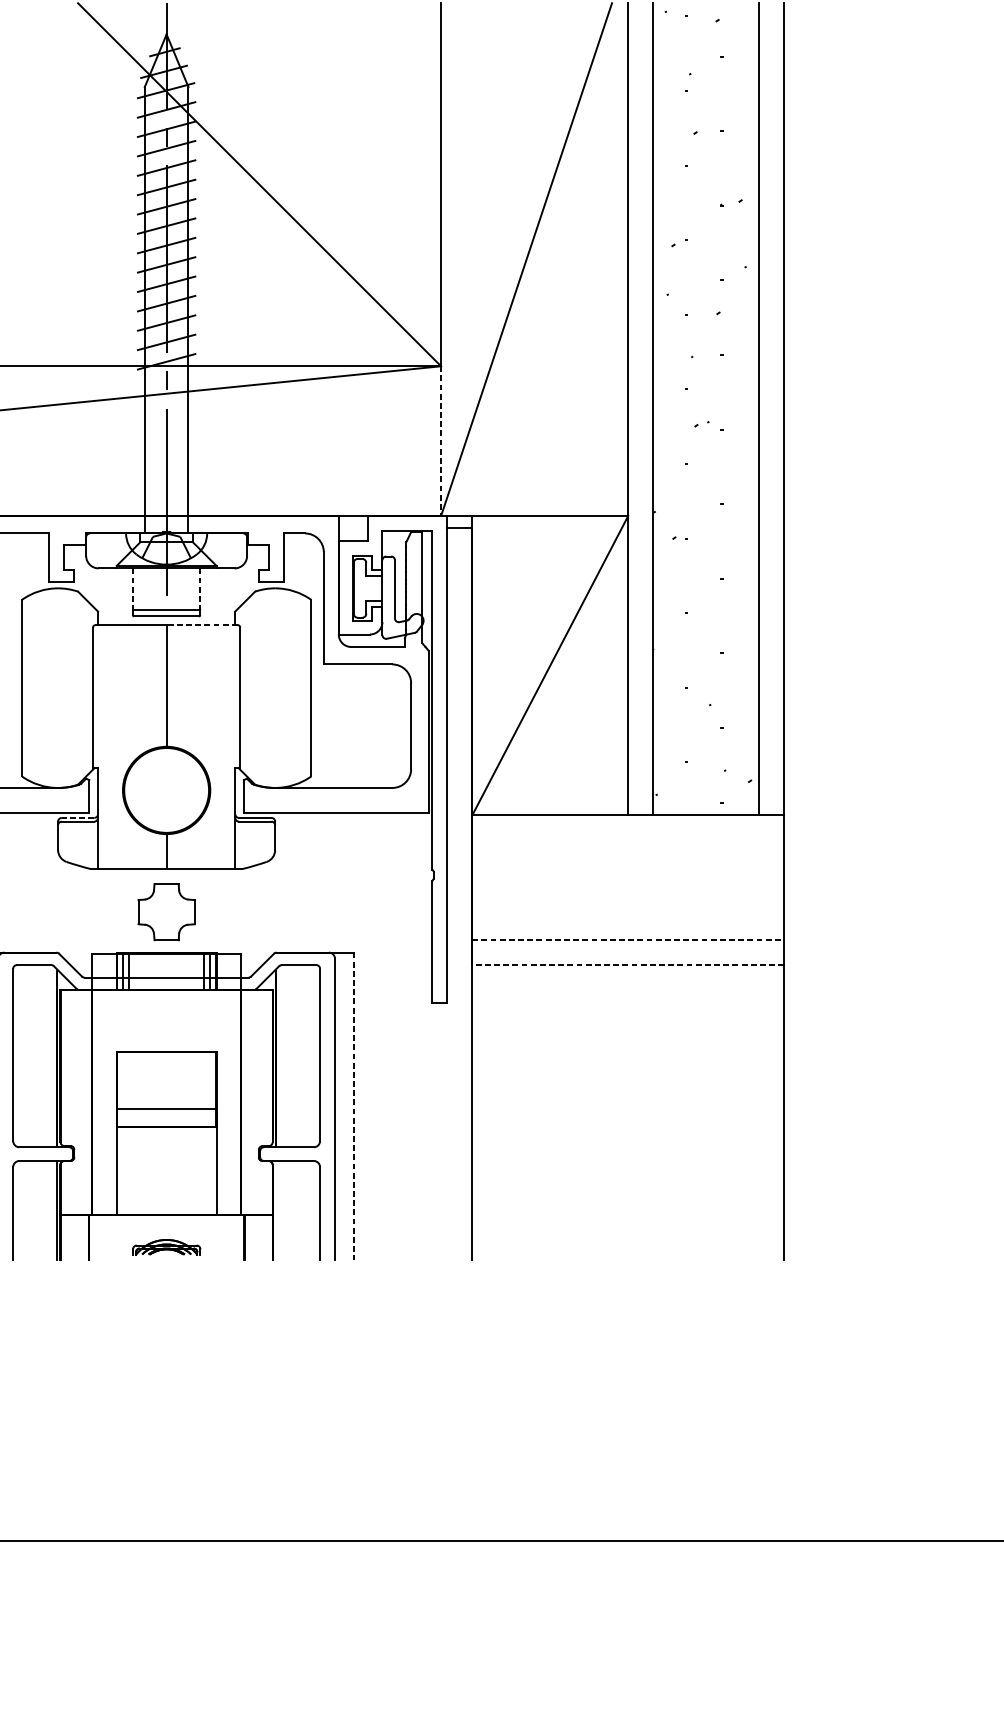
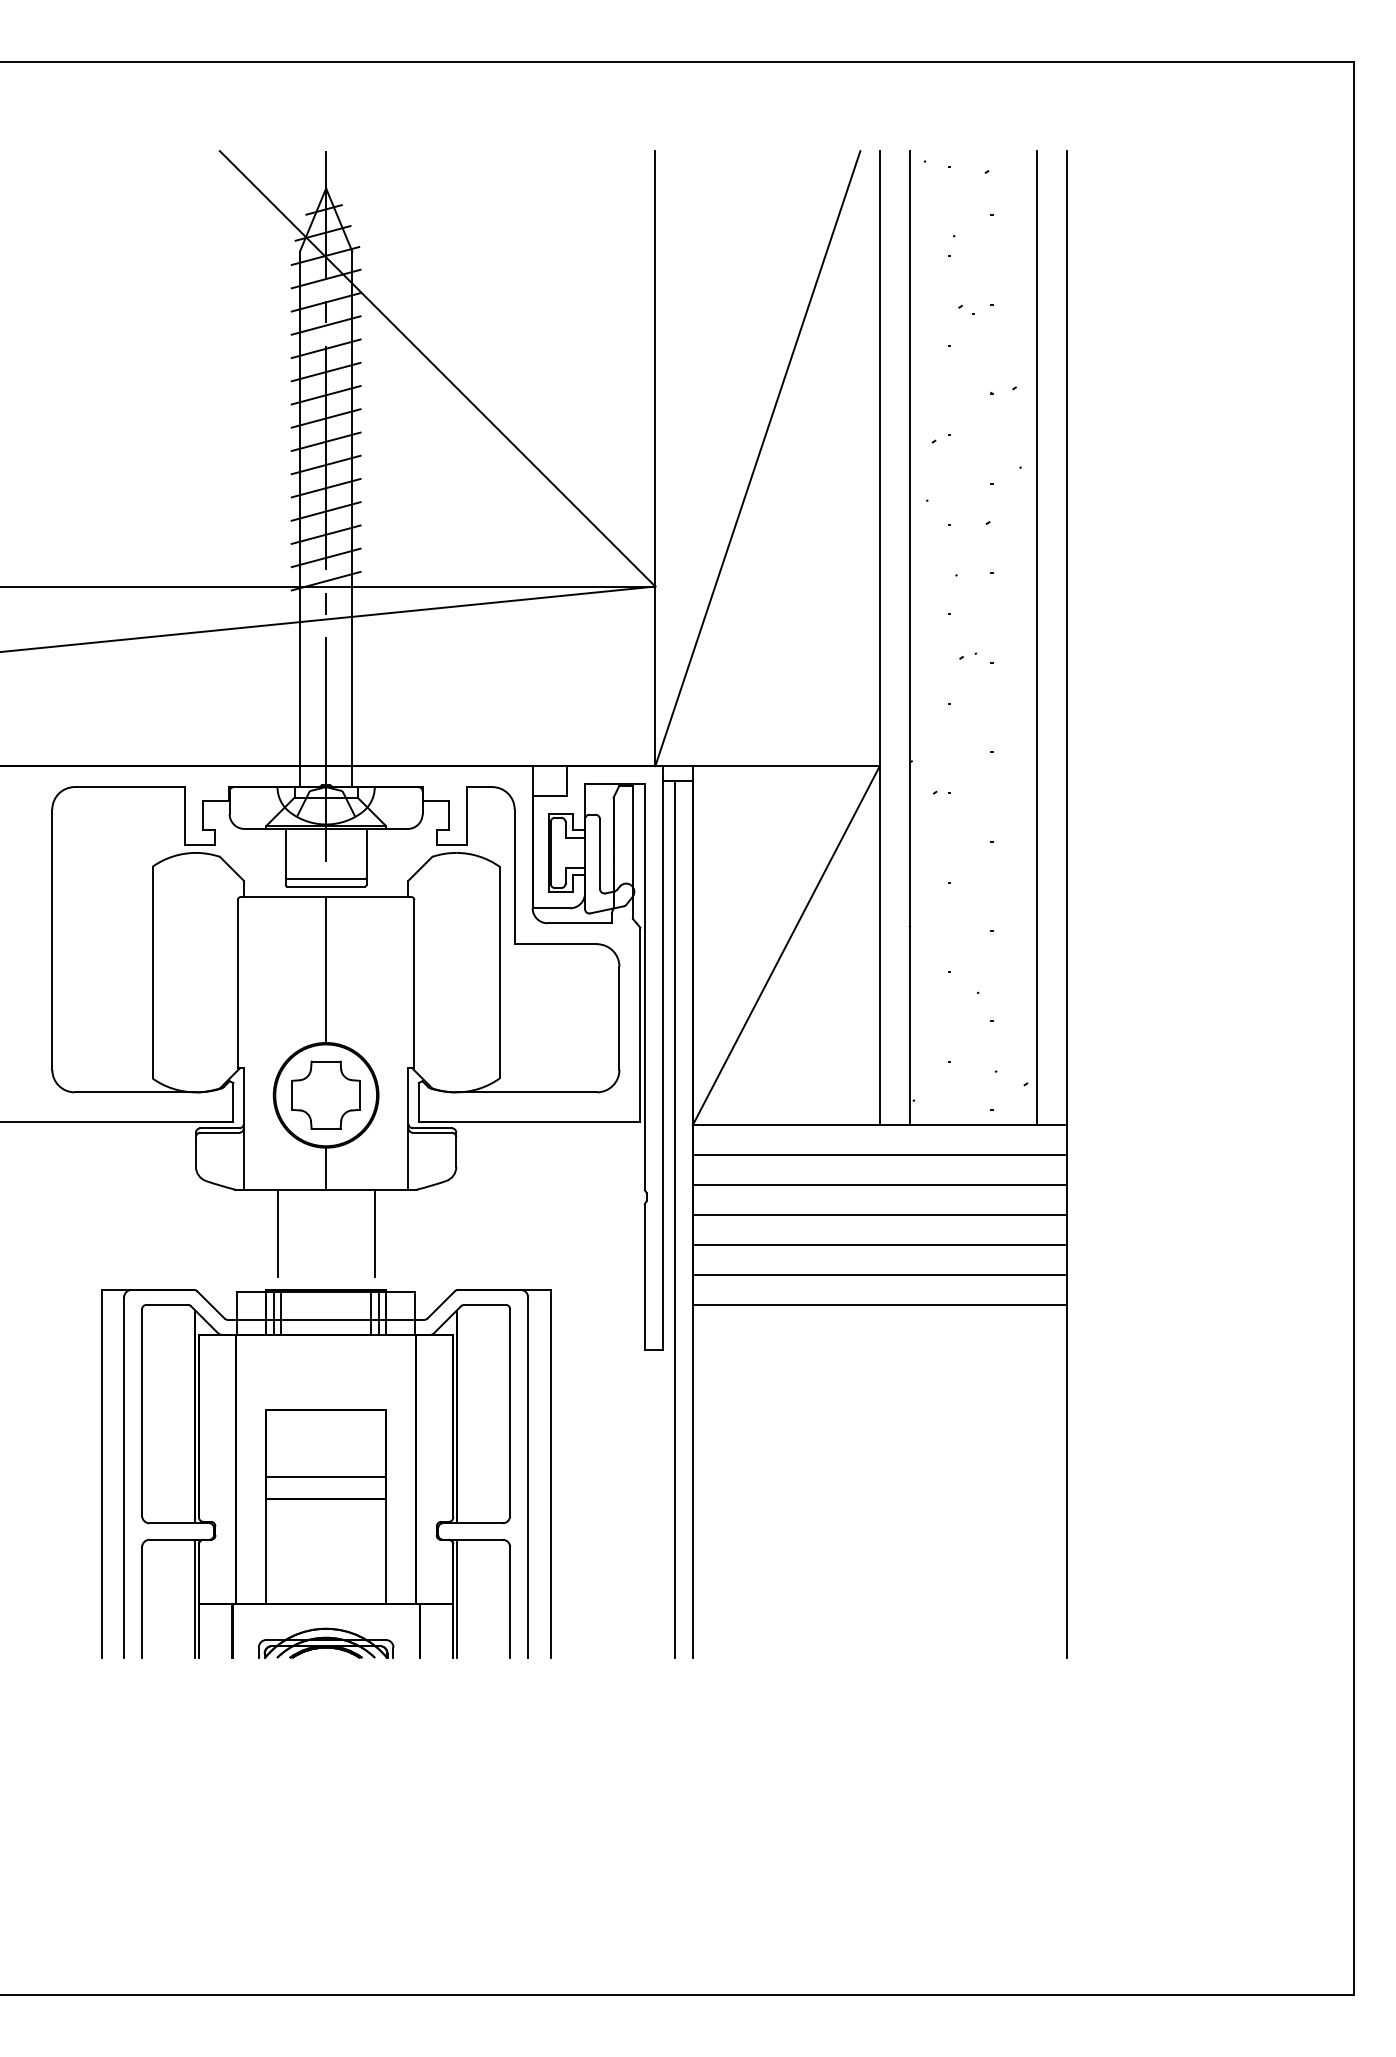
line: (441, 441) -> (655, 676), dashed -> solid
line: (132, 588) -> (285, 853), dashed -> solid
line: (200, 588) -> (366, 853), dashed -> solid
line: (201, 625) -> (368, 897), dashed -> solid
line: (77, 818) -> (219, 1128), dashed -> solid
line: (627, 840) -> (879, 1155), added
line: (627, 865) -> (879, 1185), added
line: (627, 890) -> (879, 1215), added
line: (457, 893) -> (674, 1219), added
line: (126, 904) -> (277, 1232), added
line: (206, 904) -> (374, 1232), added
part: (166, 911) -> (325, 1094), moved
line: (627, 914) -> (879, 1244), added
line: (628, 939) -> (880, 1274), dashed -> solid
line: (627, 964) -> (879, 1304), dashed -> solid
line: (353, 1106) -> (550, 1474), dashed -> solid
line: (276, 1209) -> (457, 1598), added
part: (166, 1246) -> (326, 1642), size x1.67

